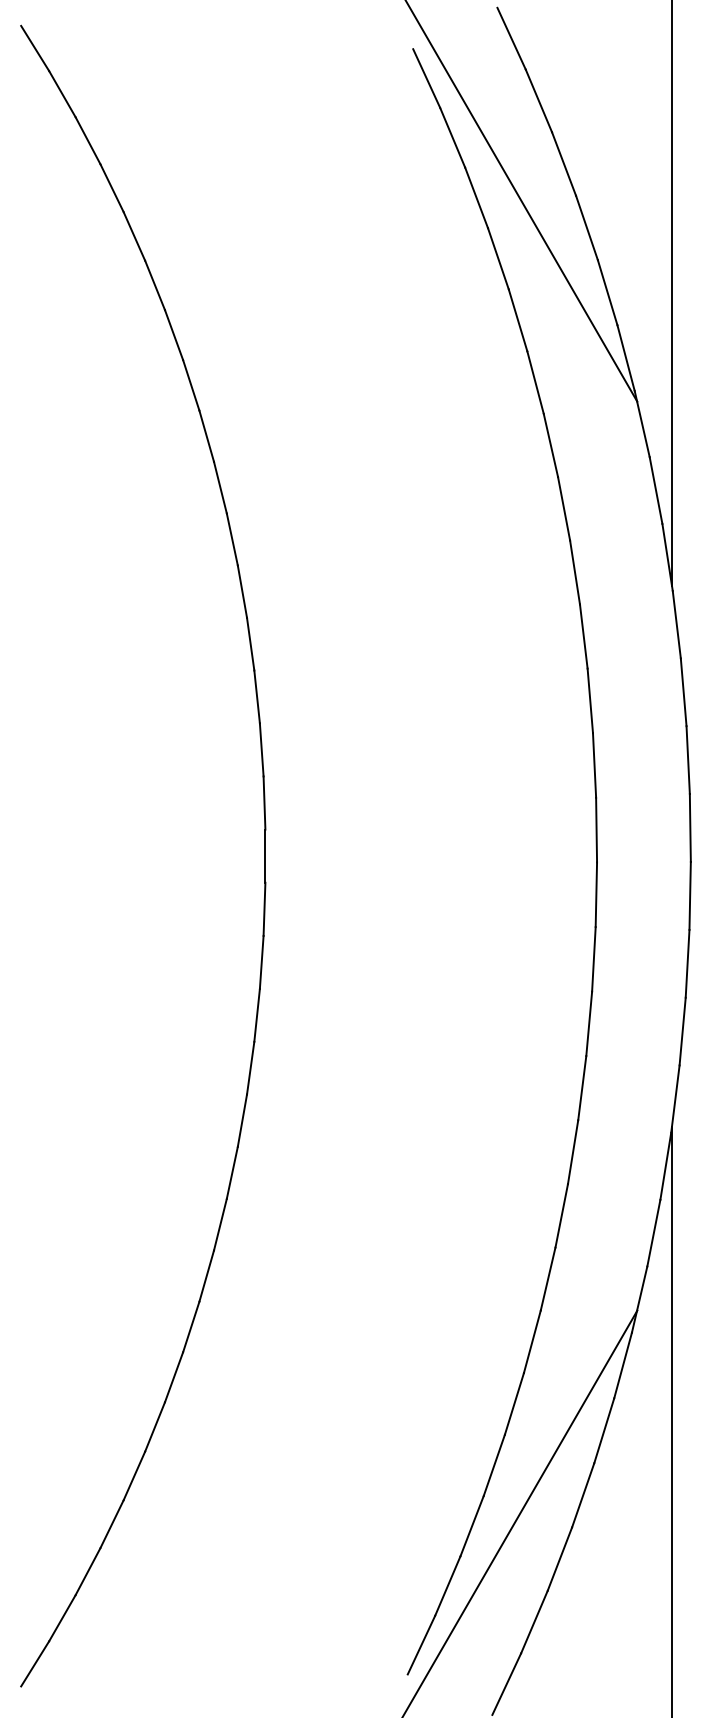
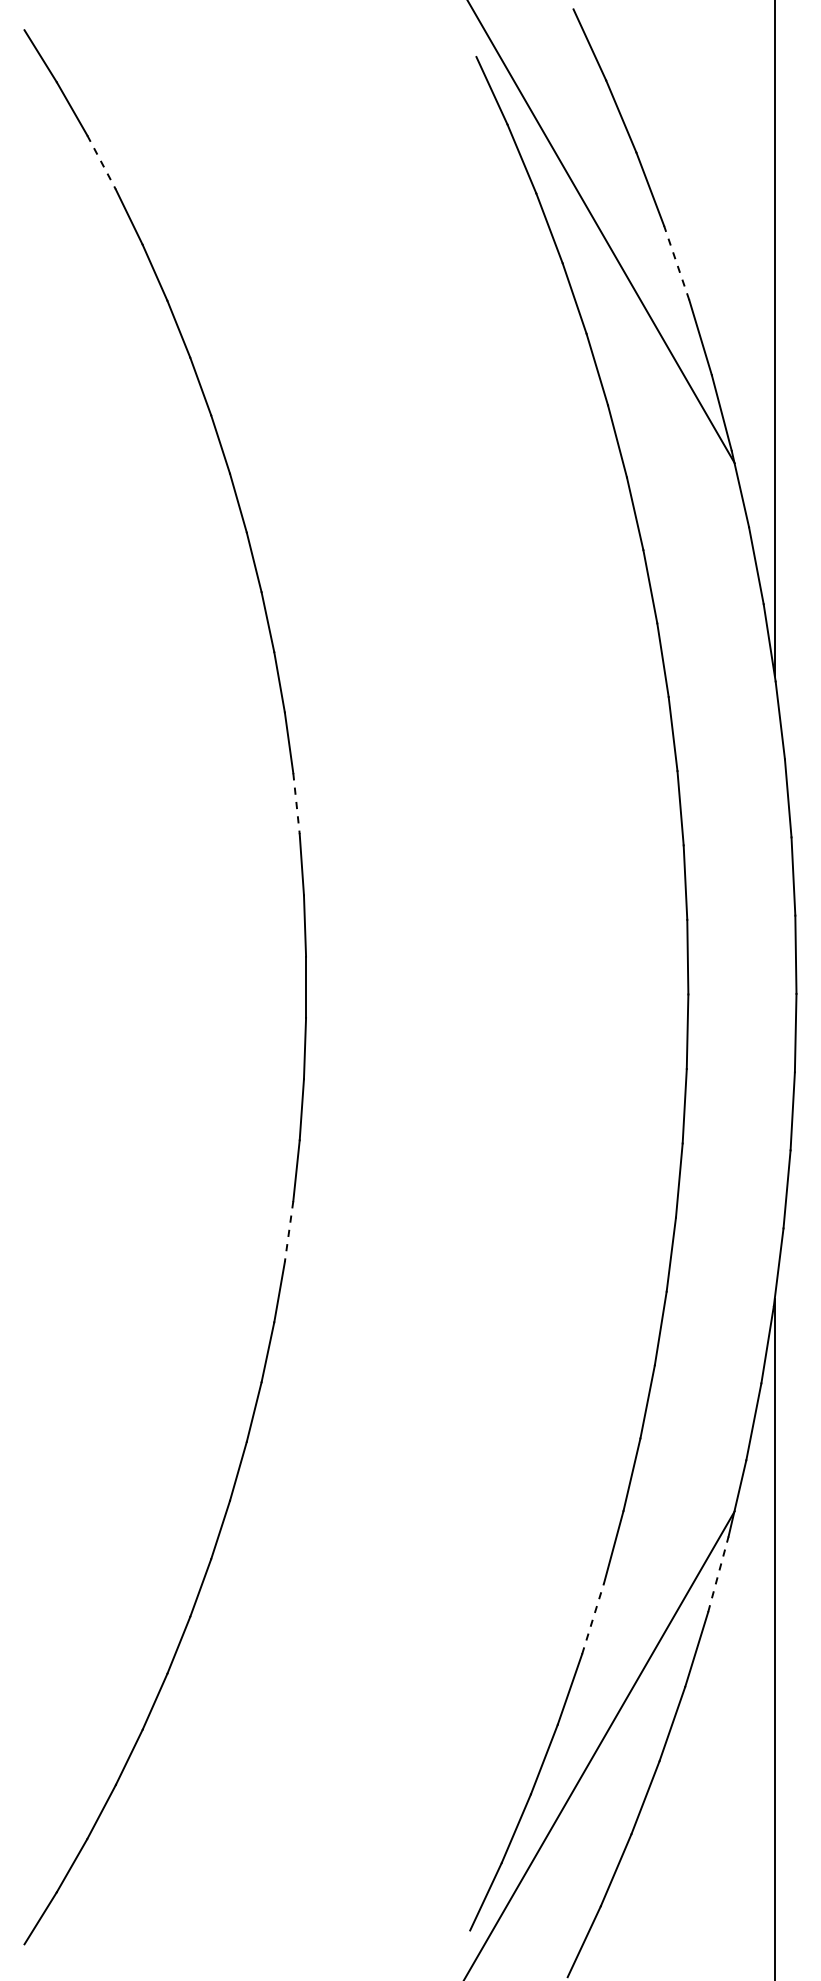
line: (87, 140) -> (101, 162), solid -> dashed
line: (586, 227) -> (676, 262), solid -> dashed
line: (257, 696) -> (296, 803), solid -> dashed
line: (251, 1068) -> (289, 1231), solid -> dashed
line: (623, 1364) -> (718, 1573), solid -> dashed
line: (514, 1403) -> (593, 1618), solid -> dashed

